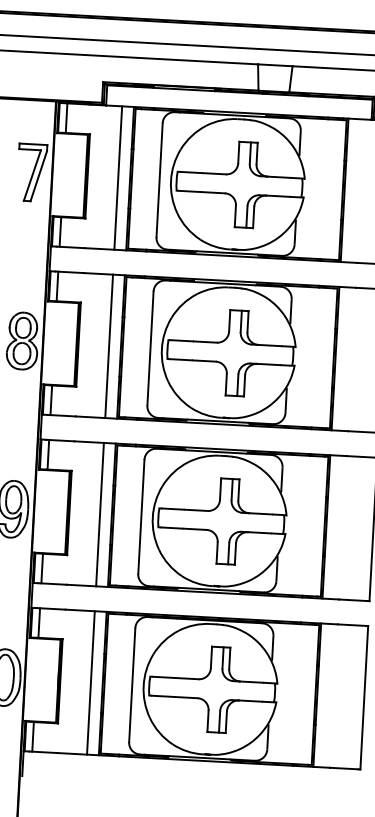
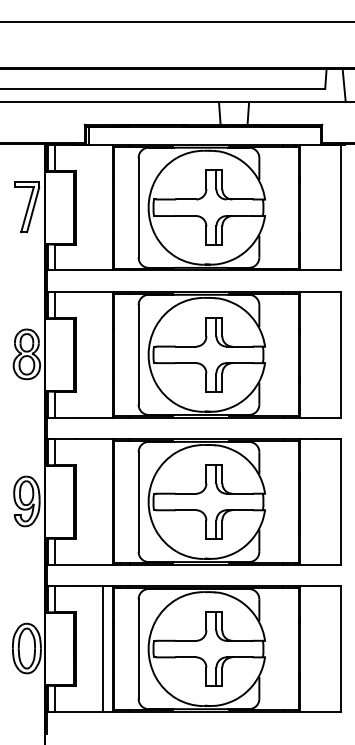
line: (118, 177) -> (102, 207), removed
line: (109, 345) -> (102, 354), removed
line: (100, 514) -> (102, 501), removed

